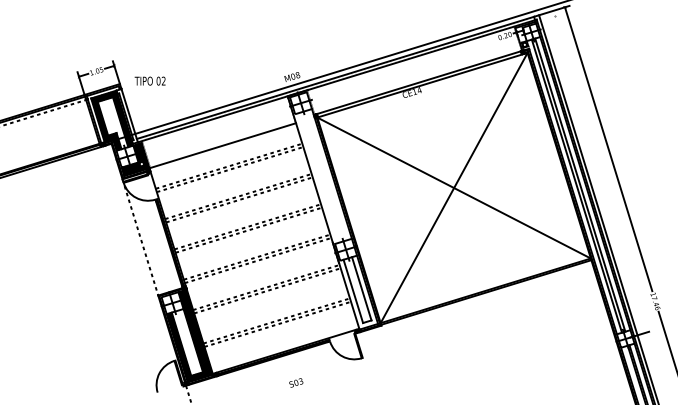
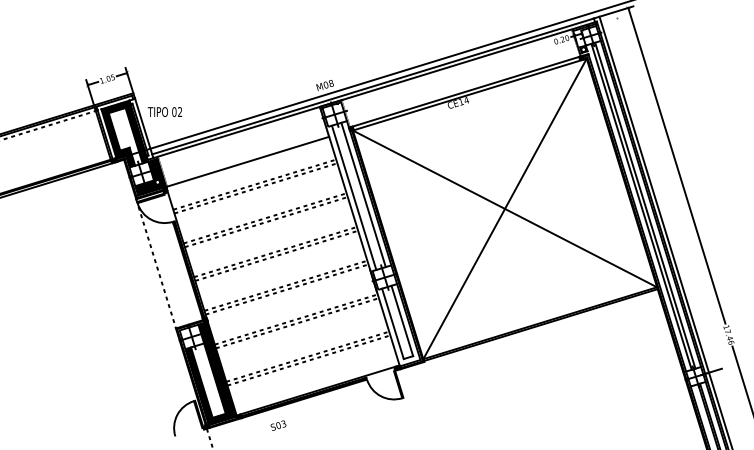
text: (149, 80) -> (164, 111), moved
line: (326, 175) -> (363, 194), added
line: (317, 177) -> (353, 197), added
text: (296, 382) -> (278, 425), moved

